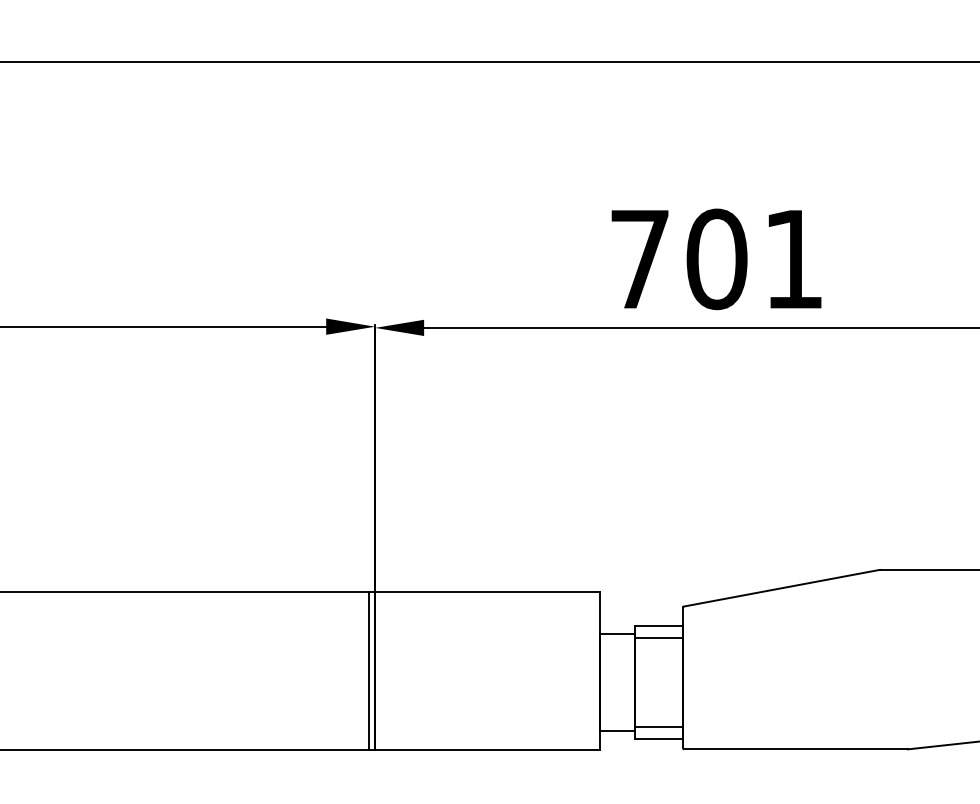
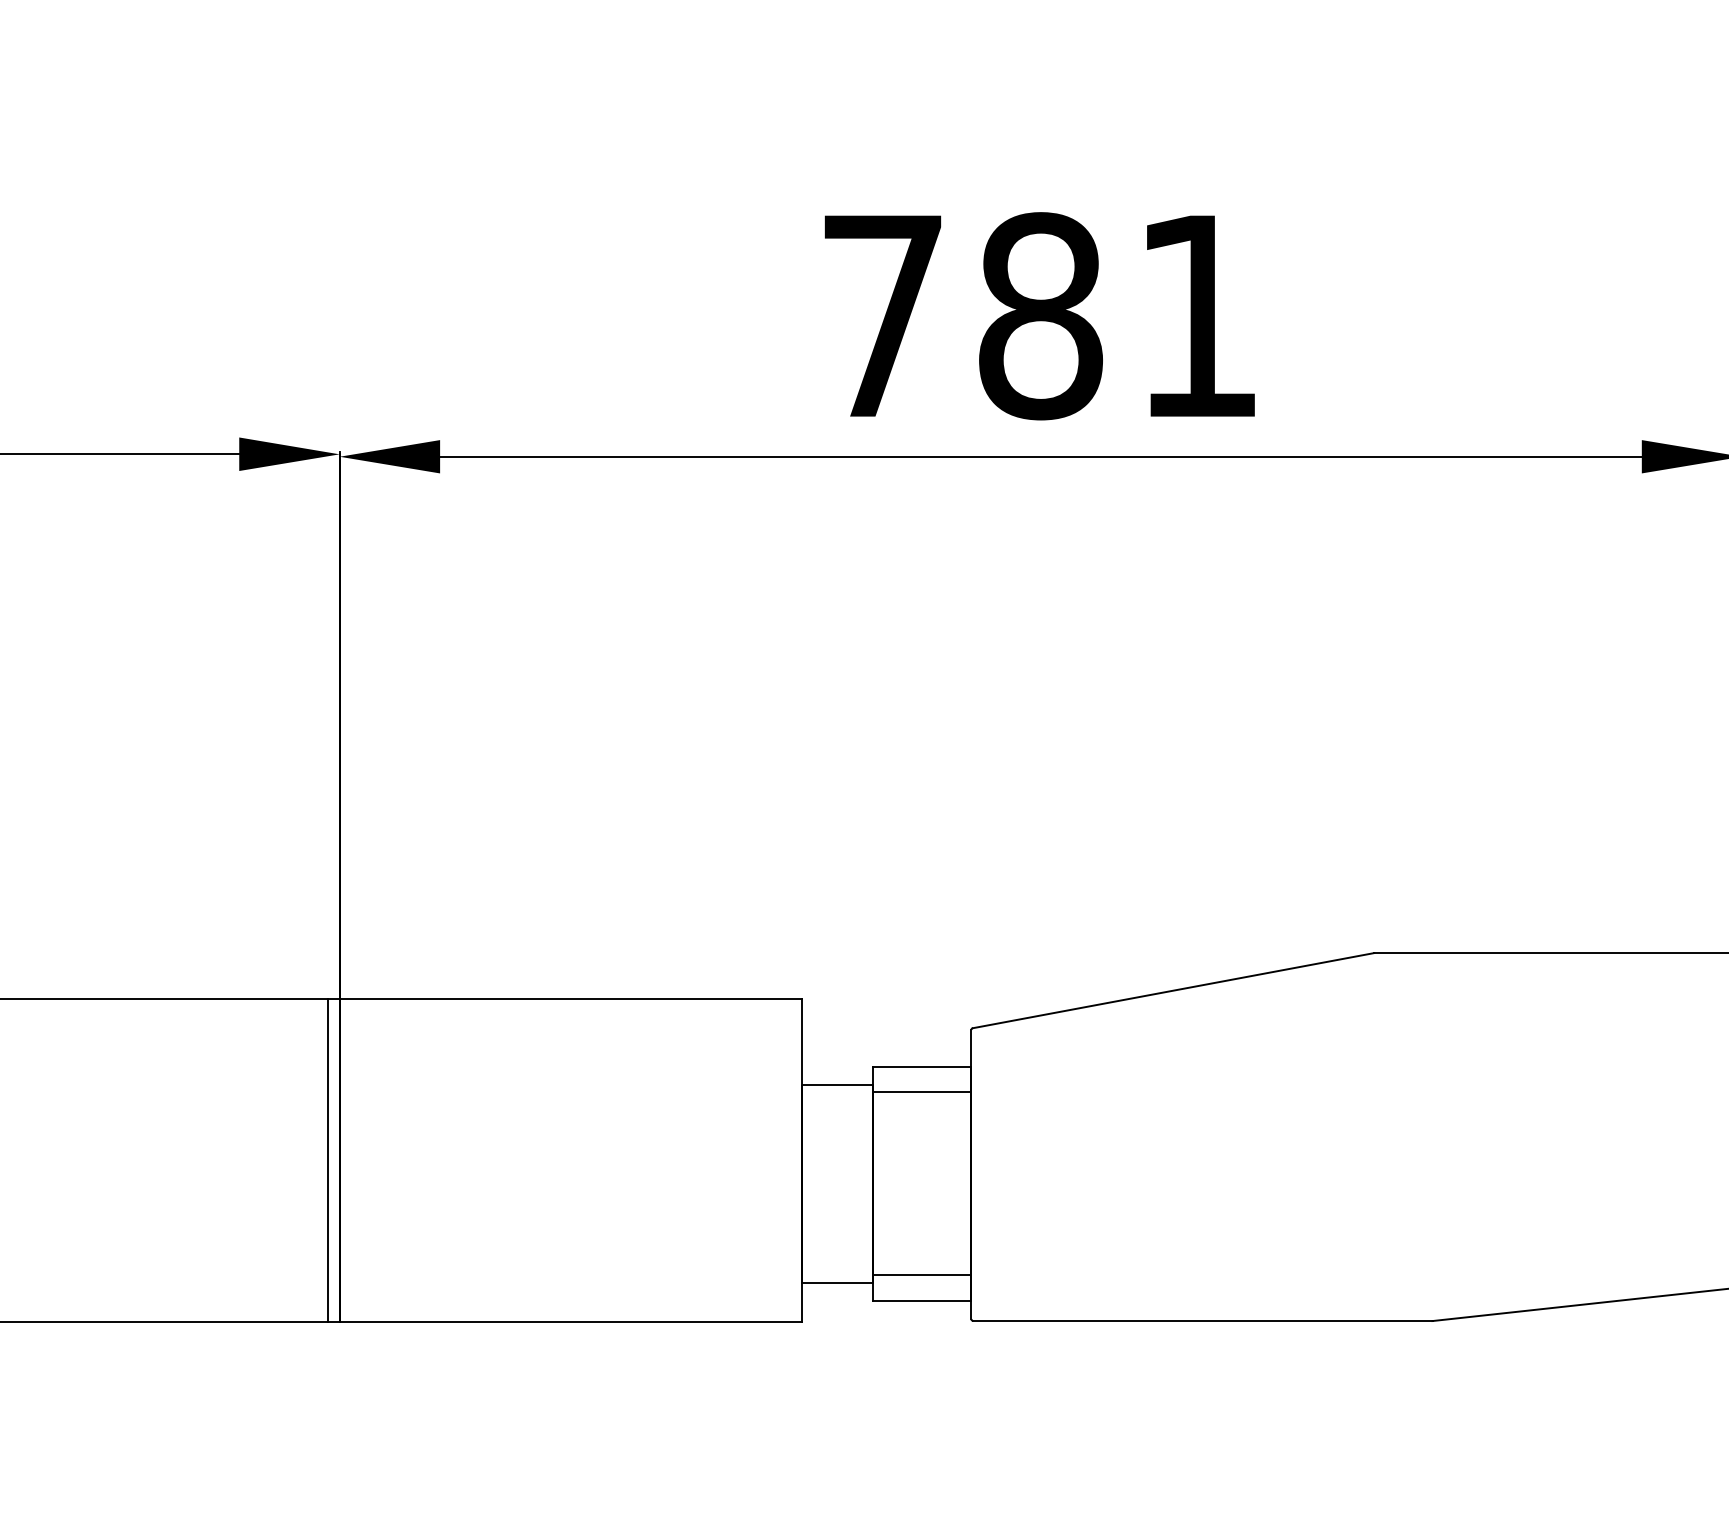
text: (716, 259) -> (1039, 316), 701 -> 781

